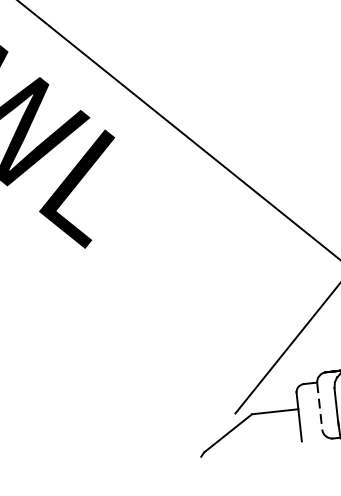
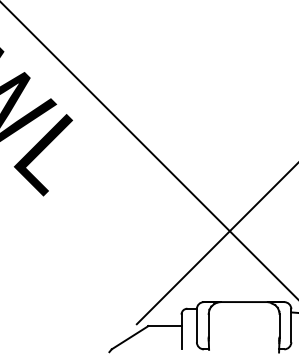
line: (319, 406) -> (196, 325), dashed -> solid

